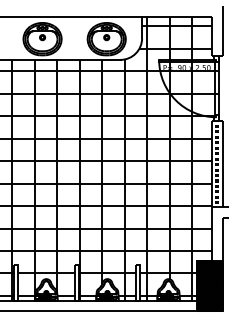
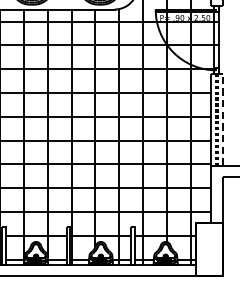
line: (222, 163) -> (222, 119), solid -> dashed
hatch: (209, 286) -> (209, 249), removed

